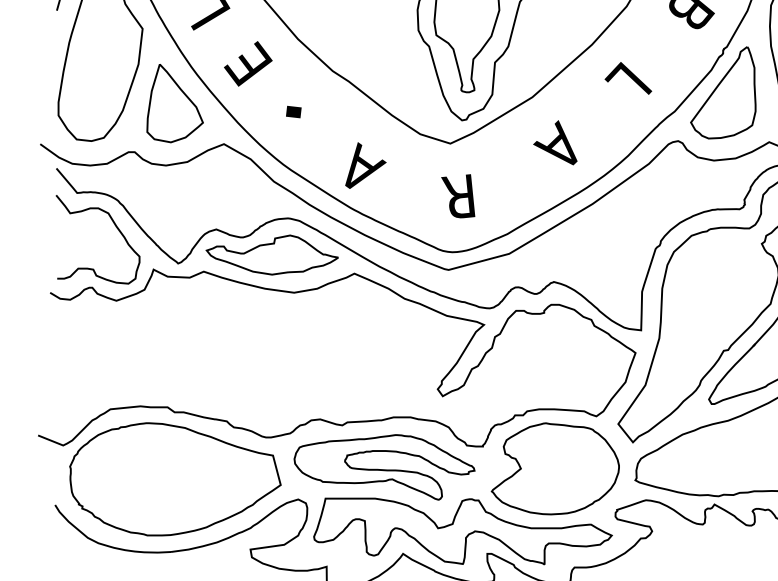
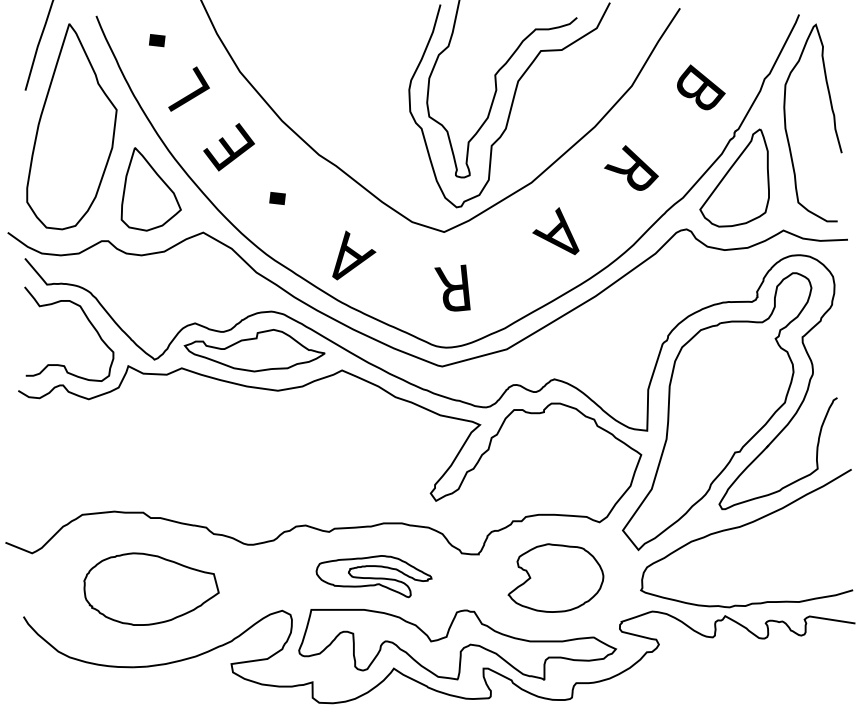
text: (624, 84) -> (629, 169), L -> R
part: (383, 467) -> (373, 576), size x0.6
part: (554, 468) -> (555, 577), size x0.7
part: (175, 478) -> (151, 588), size x0.6

